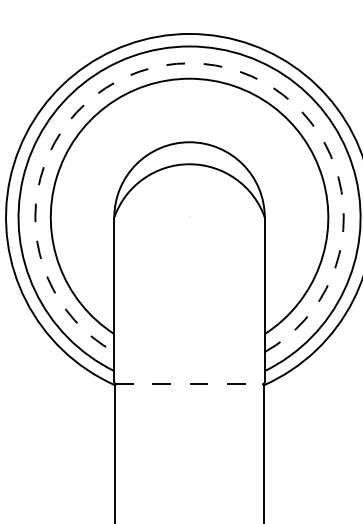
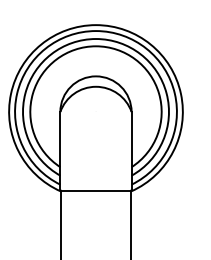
arc: (188, 64) -> (95, 39), dashed -> solid
line: (190, 385) -> (96, 191), dashed -> solid

